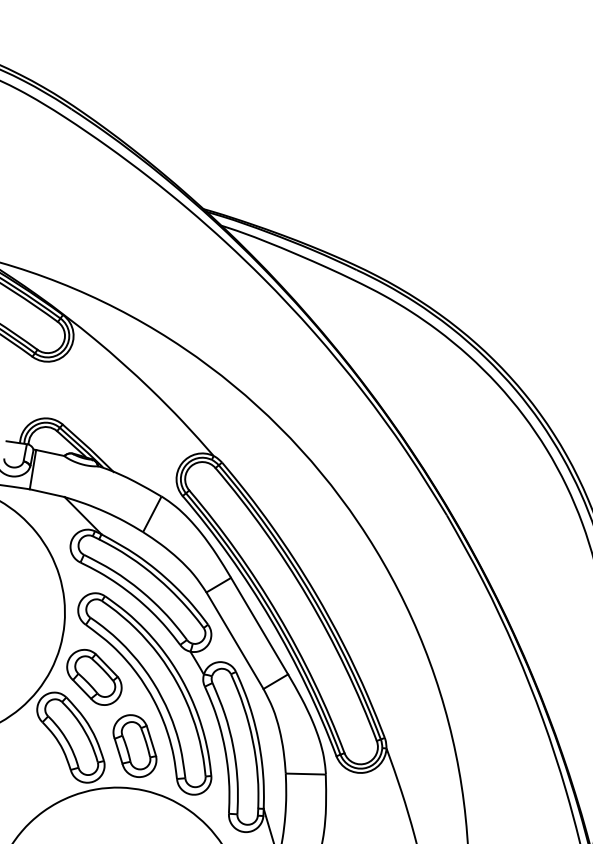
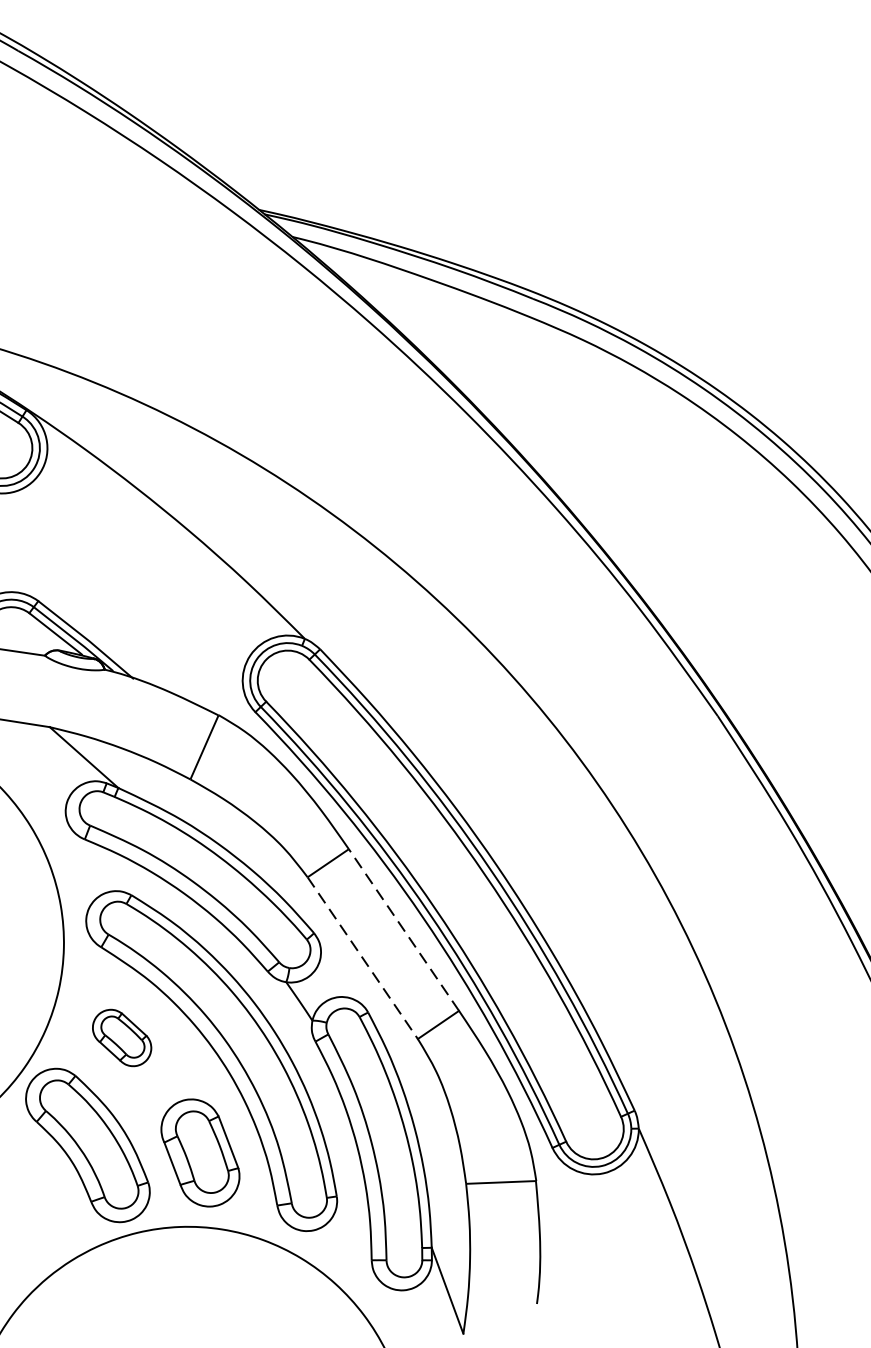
line: (259, 625) -> (403, 928), solid -> dashed
line: (235, 641) -> (363, 959), solid -> dashed
part: (94, 677) -> (122, 1038), size x0.6

